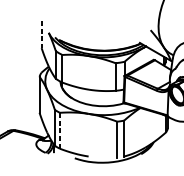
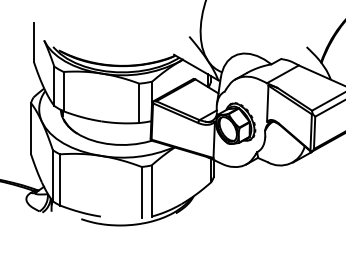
line: (41, 35) -> (33, 43), dashed -> solid
line: (60, 130) -> (60, 179), dashed -> solid

